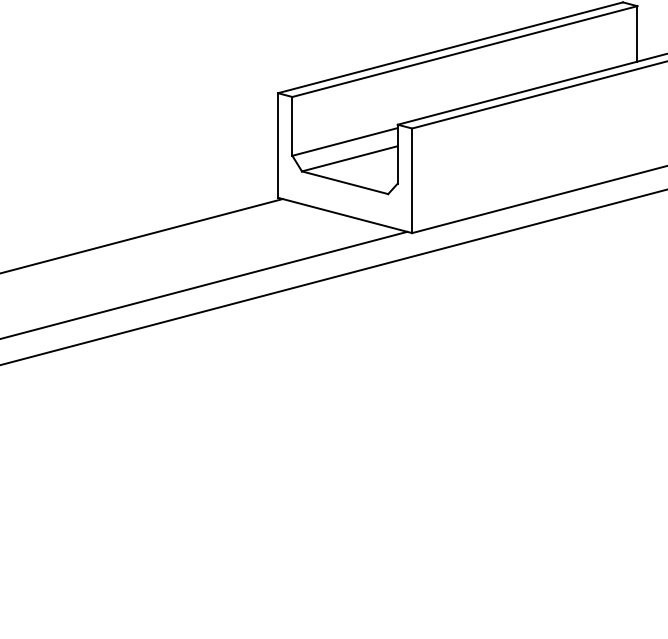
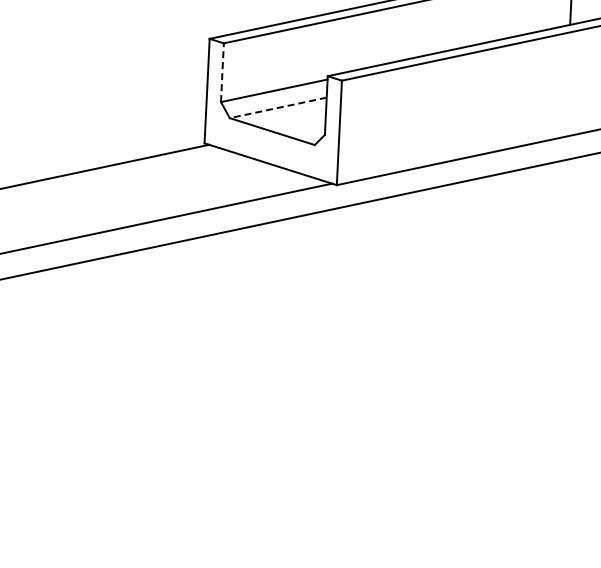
line: (292, 125) -> (222, 71), solid -> dashed
line: (349, 158) -> (277, 107), solid -> dashed

